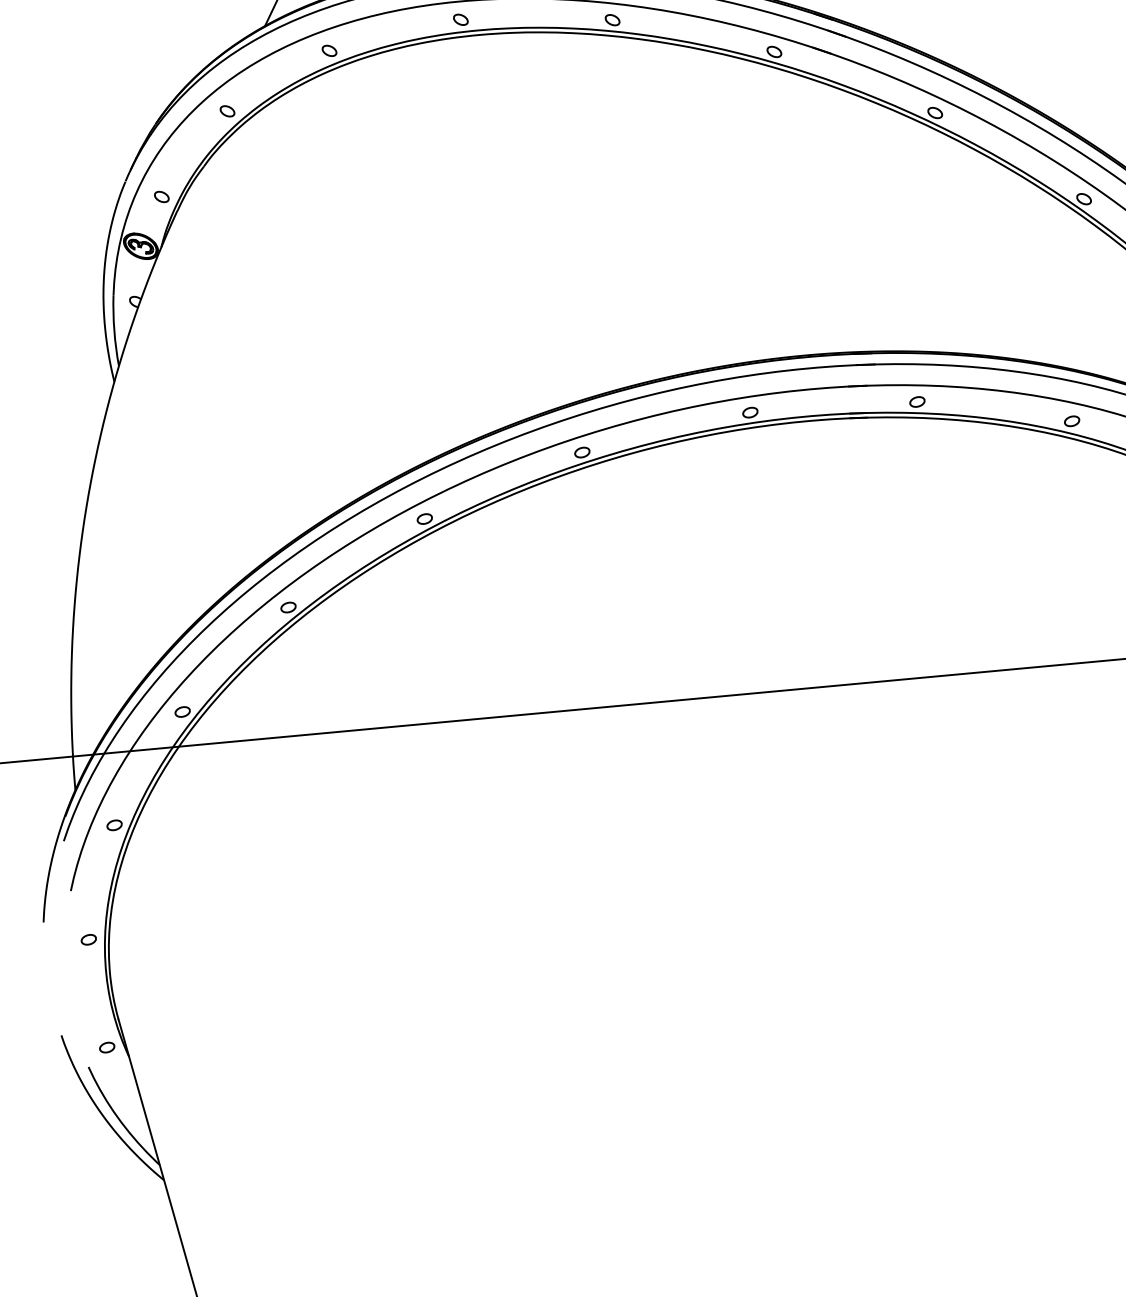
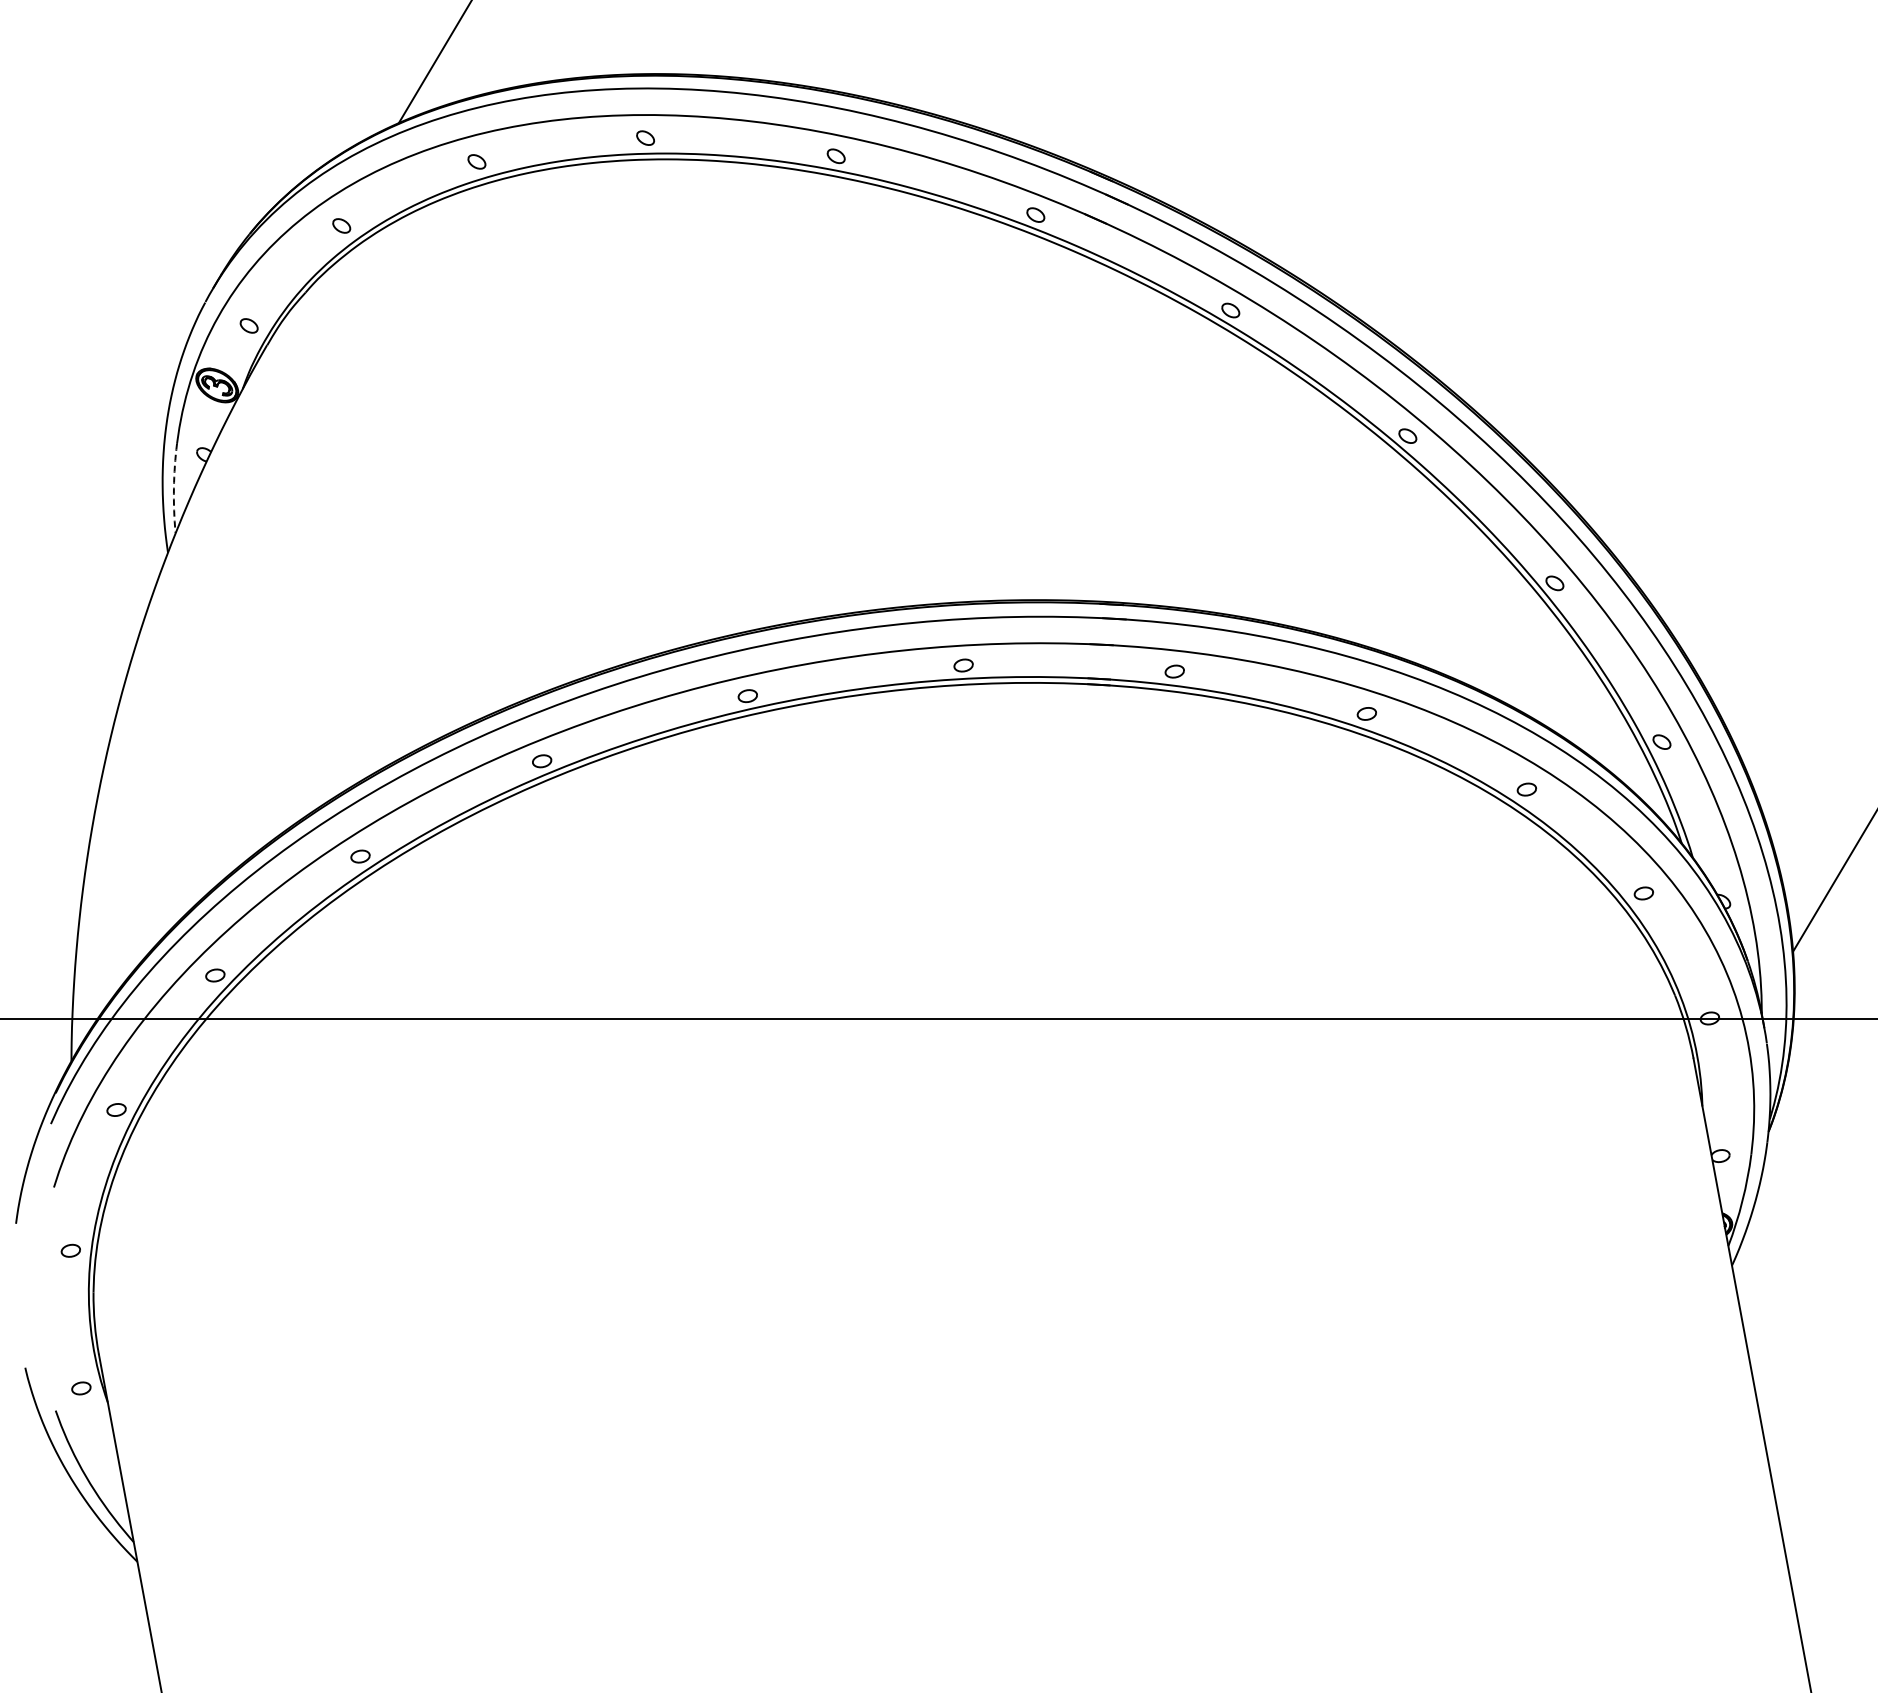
arc: (114, 330) -> (173, 488), solid -> dashed

